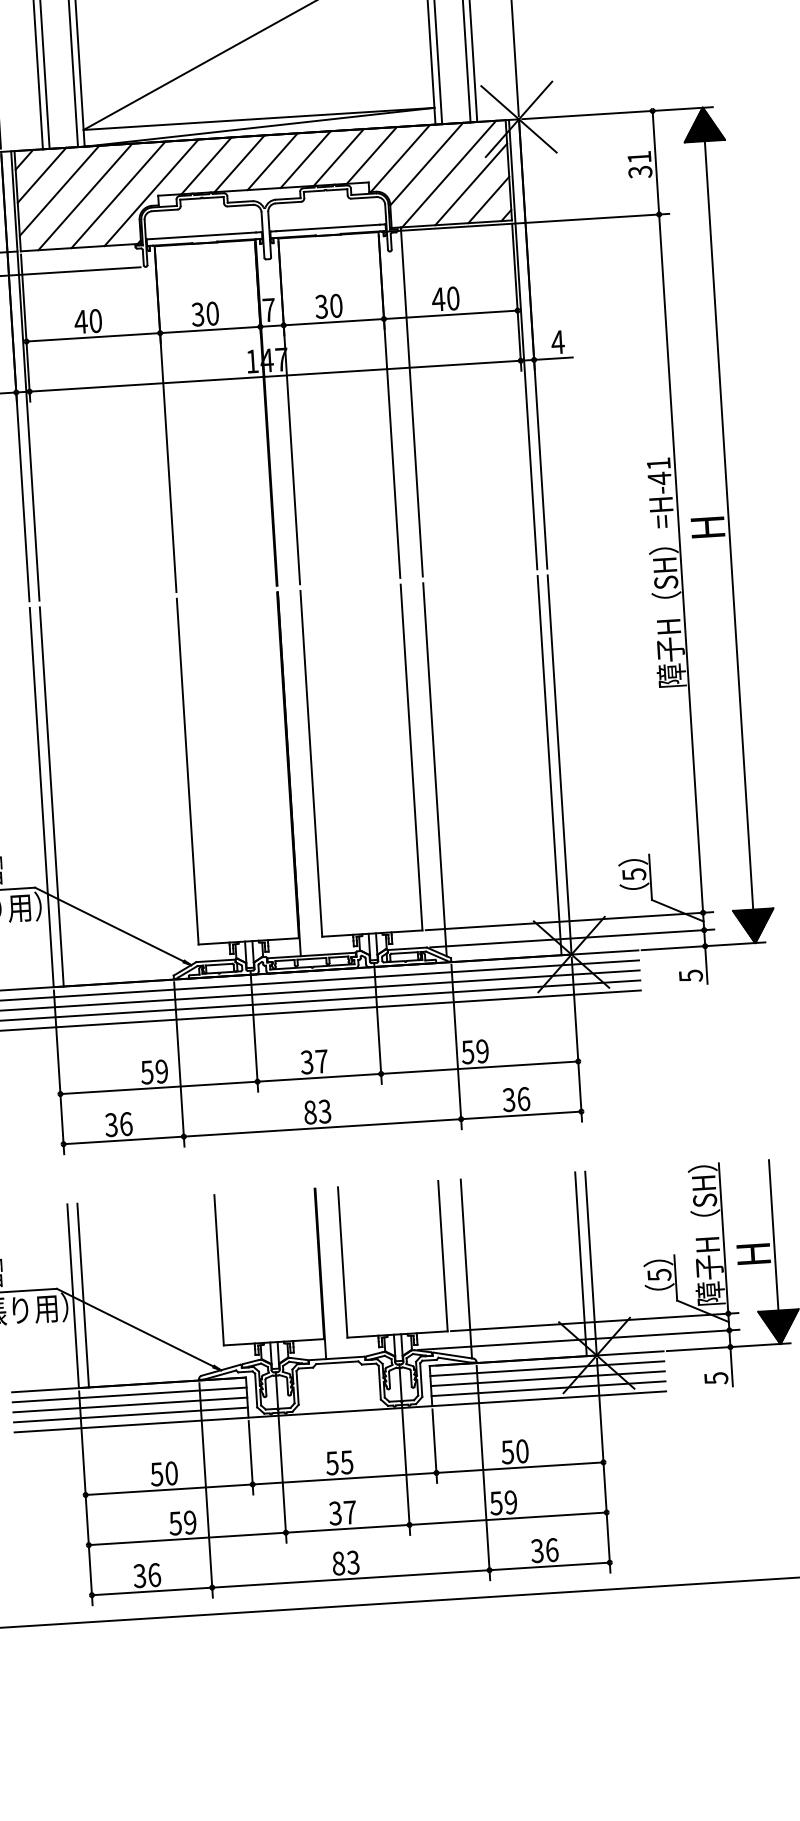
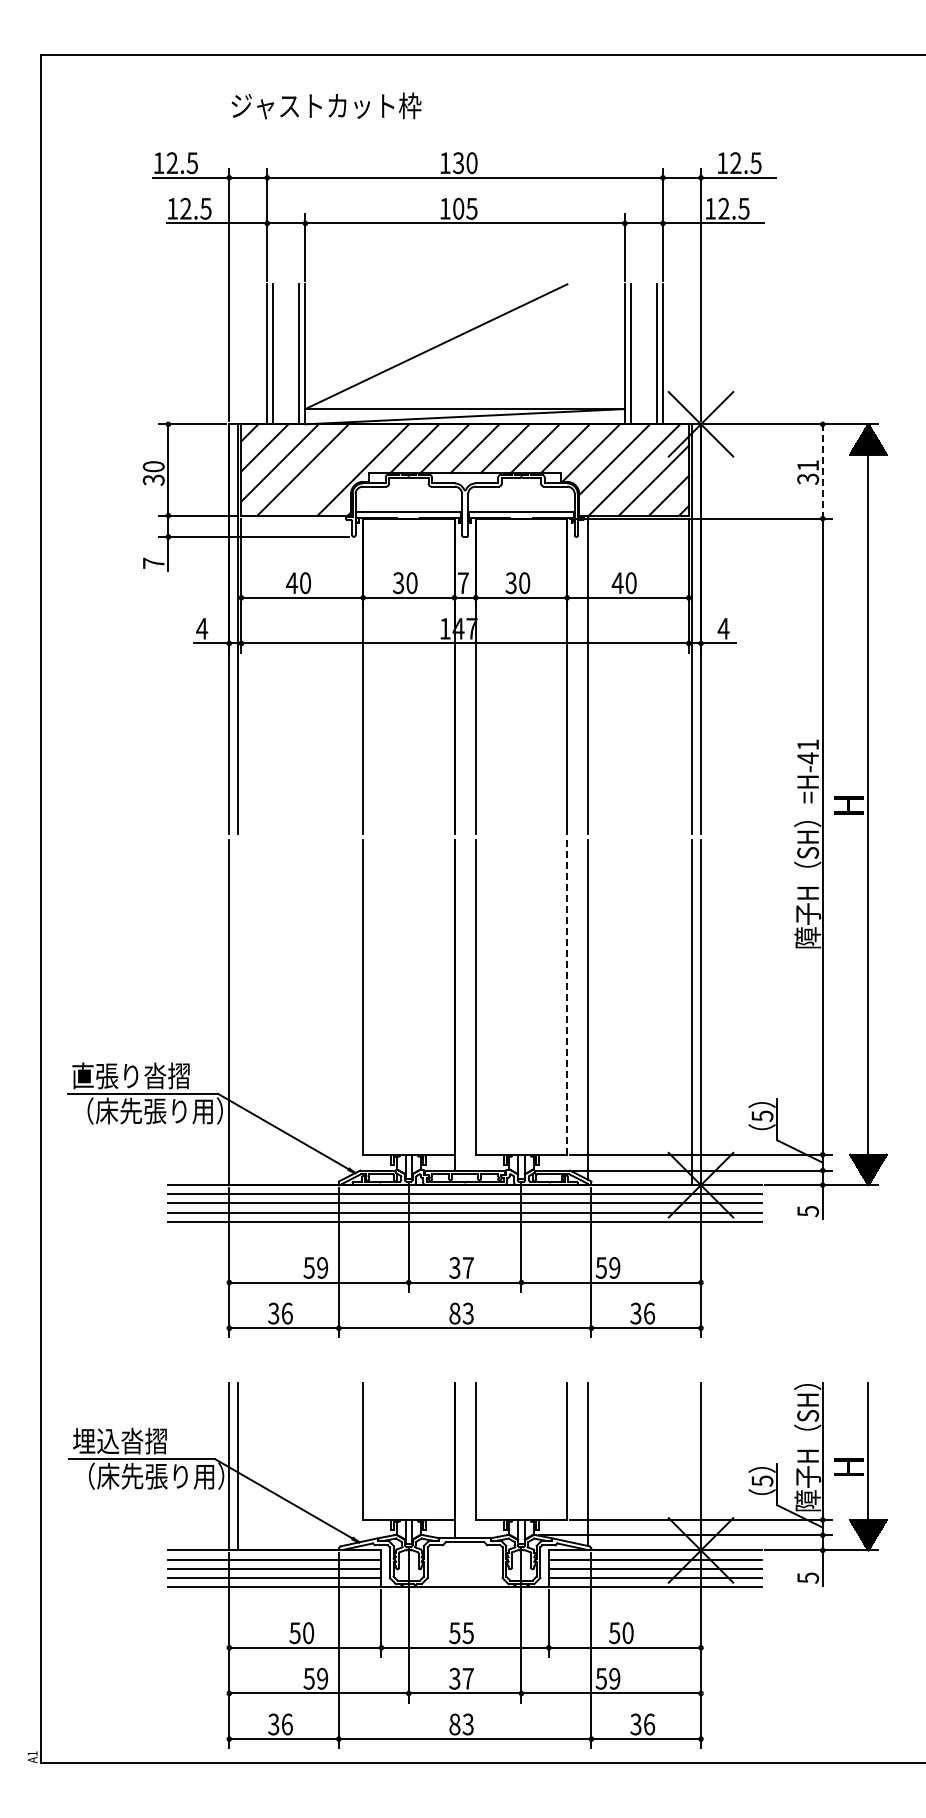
line: (655, 162) -> (822, 471), solid -> dashed
line: (117, 194) -> (332, 469), removed
line: (412, 757) -> (567, 997), solid -> dashed
line: (51, 796) -> (238, 1012), removed
line: (580, 1264) -> (691, 1466), removed

